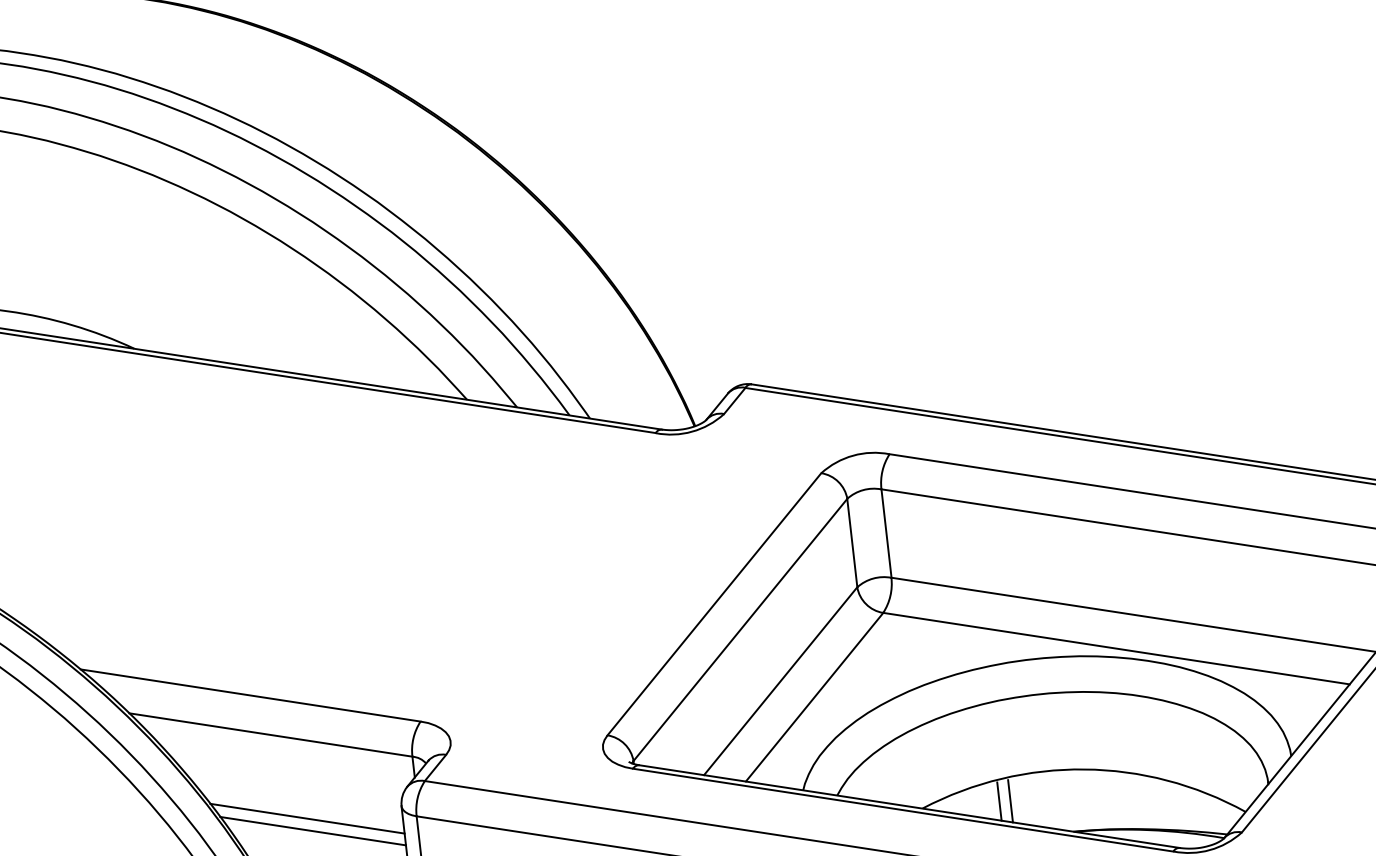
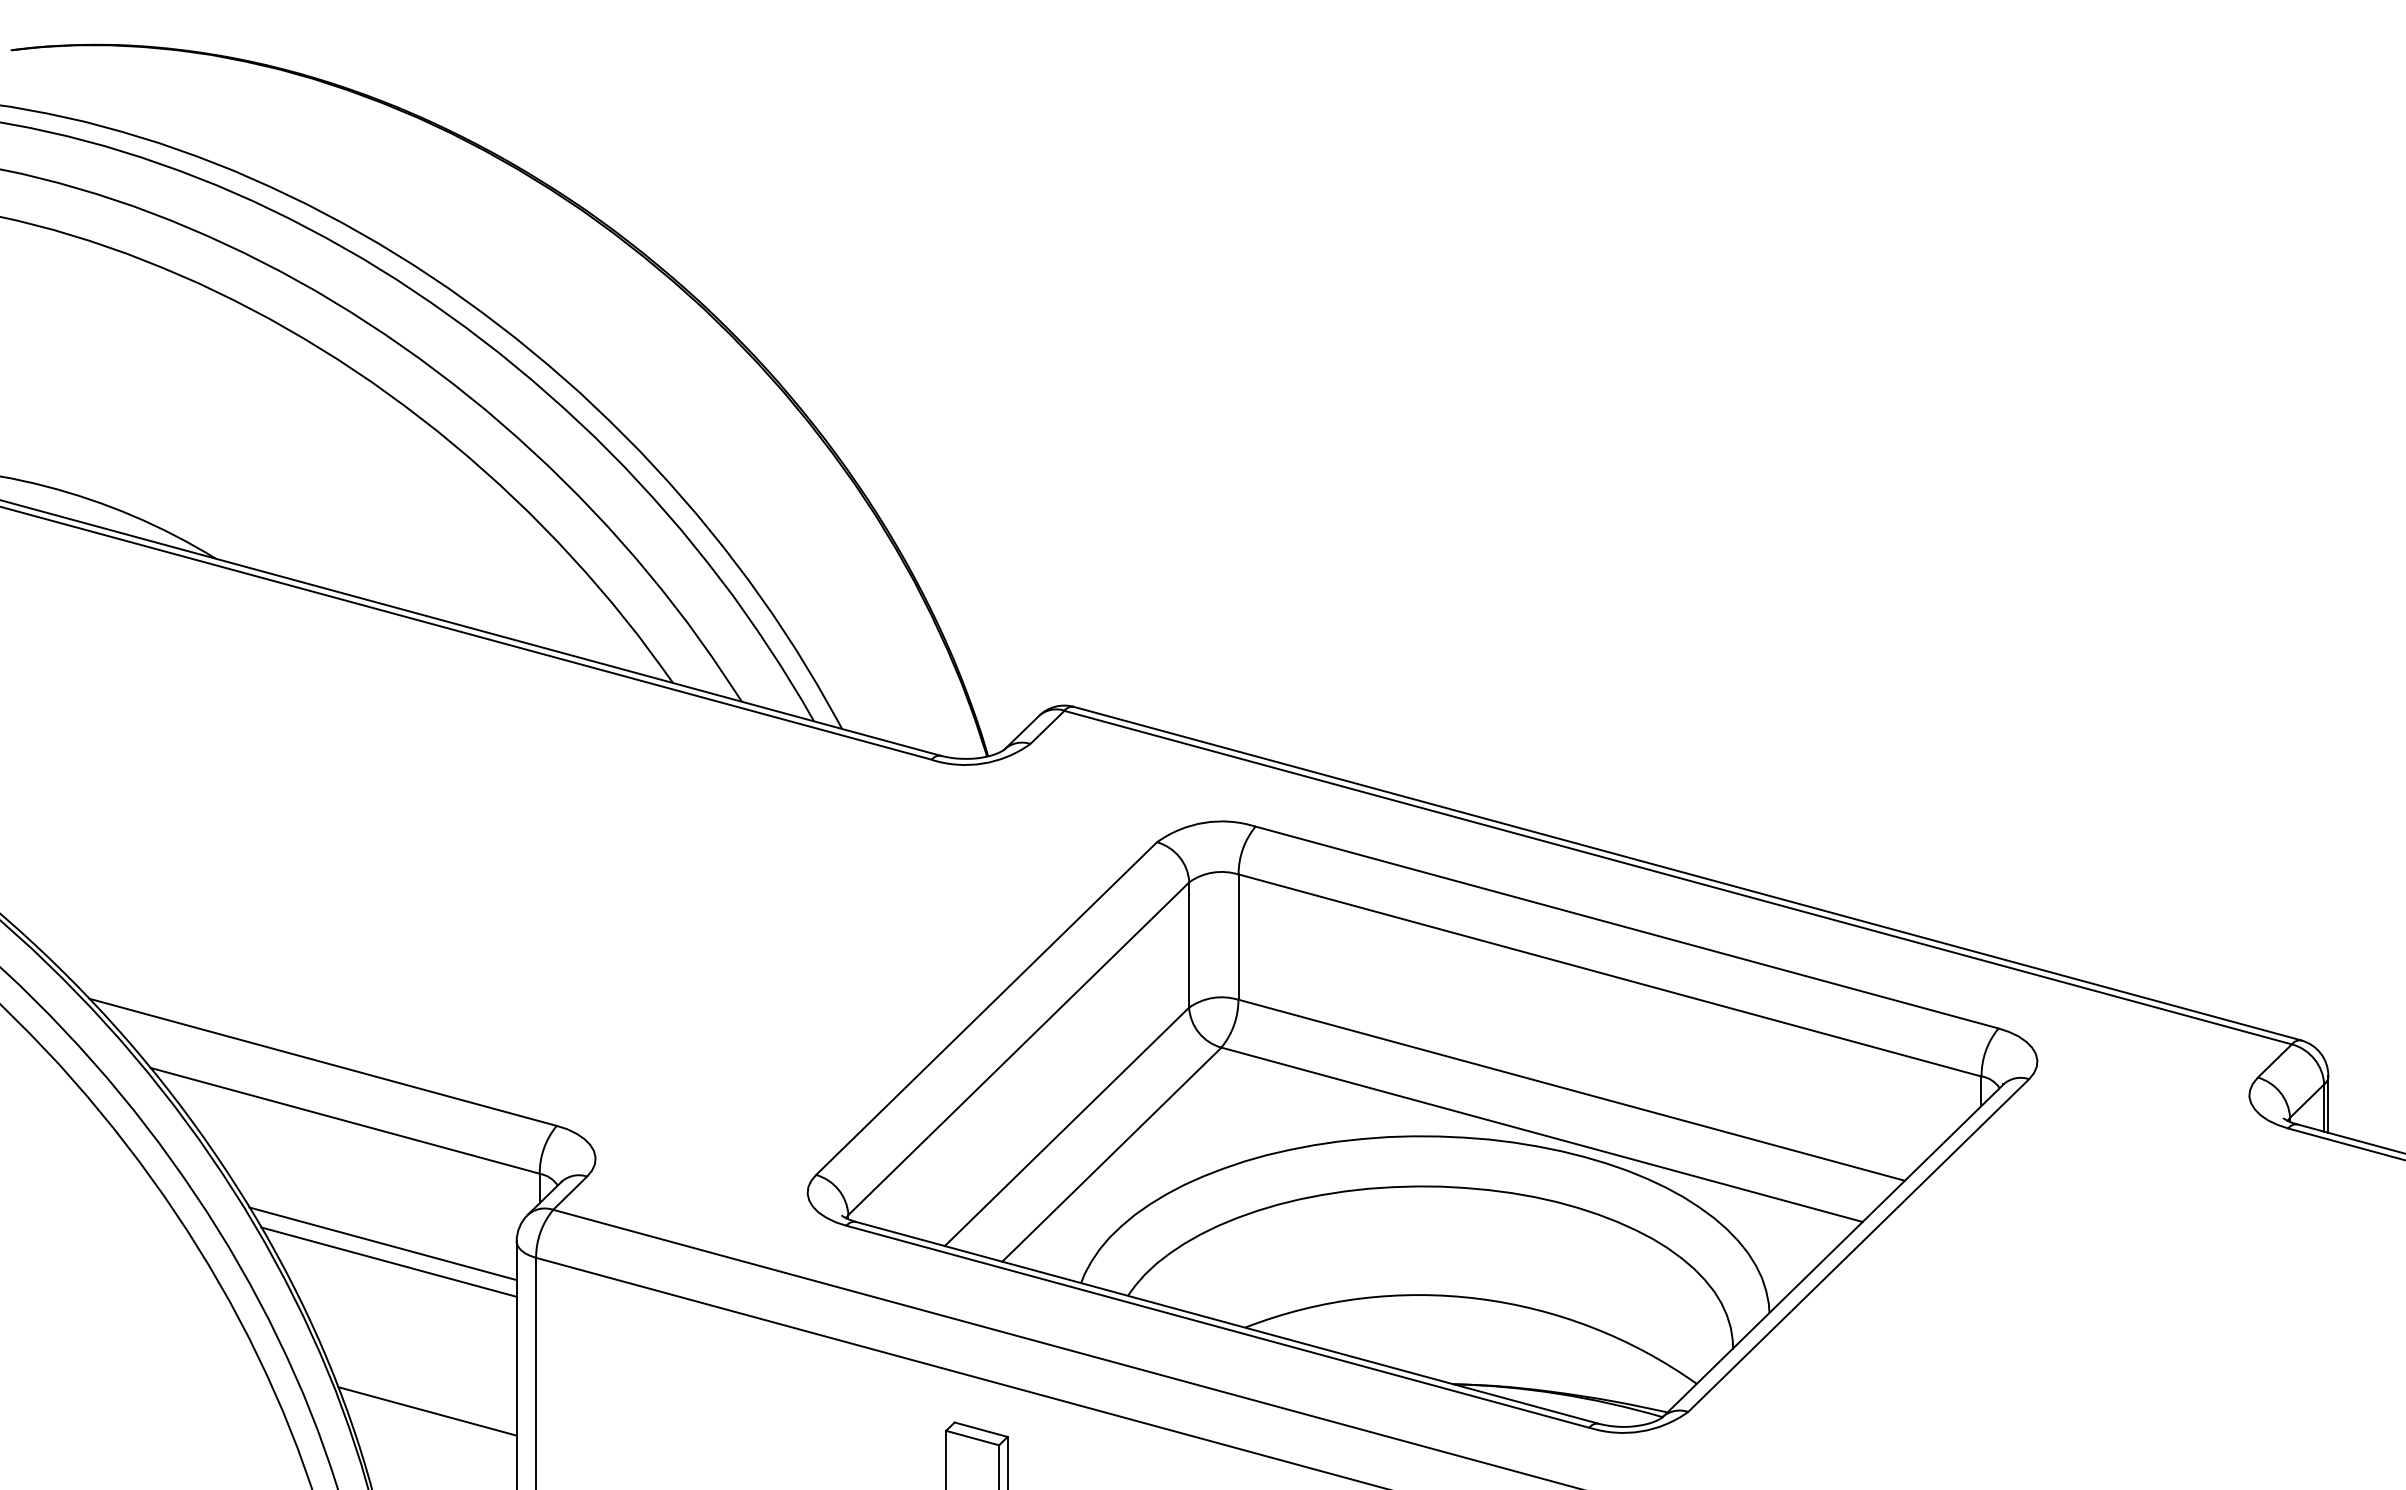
line: (999, 801) -> (1353, 1330), removed
line: (1010, 801) -> (1369, 1331), removed

